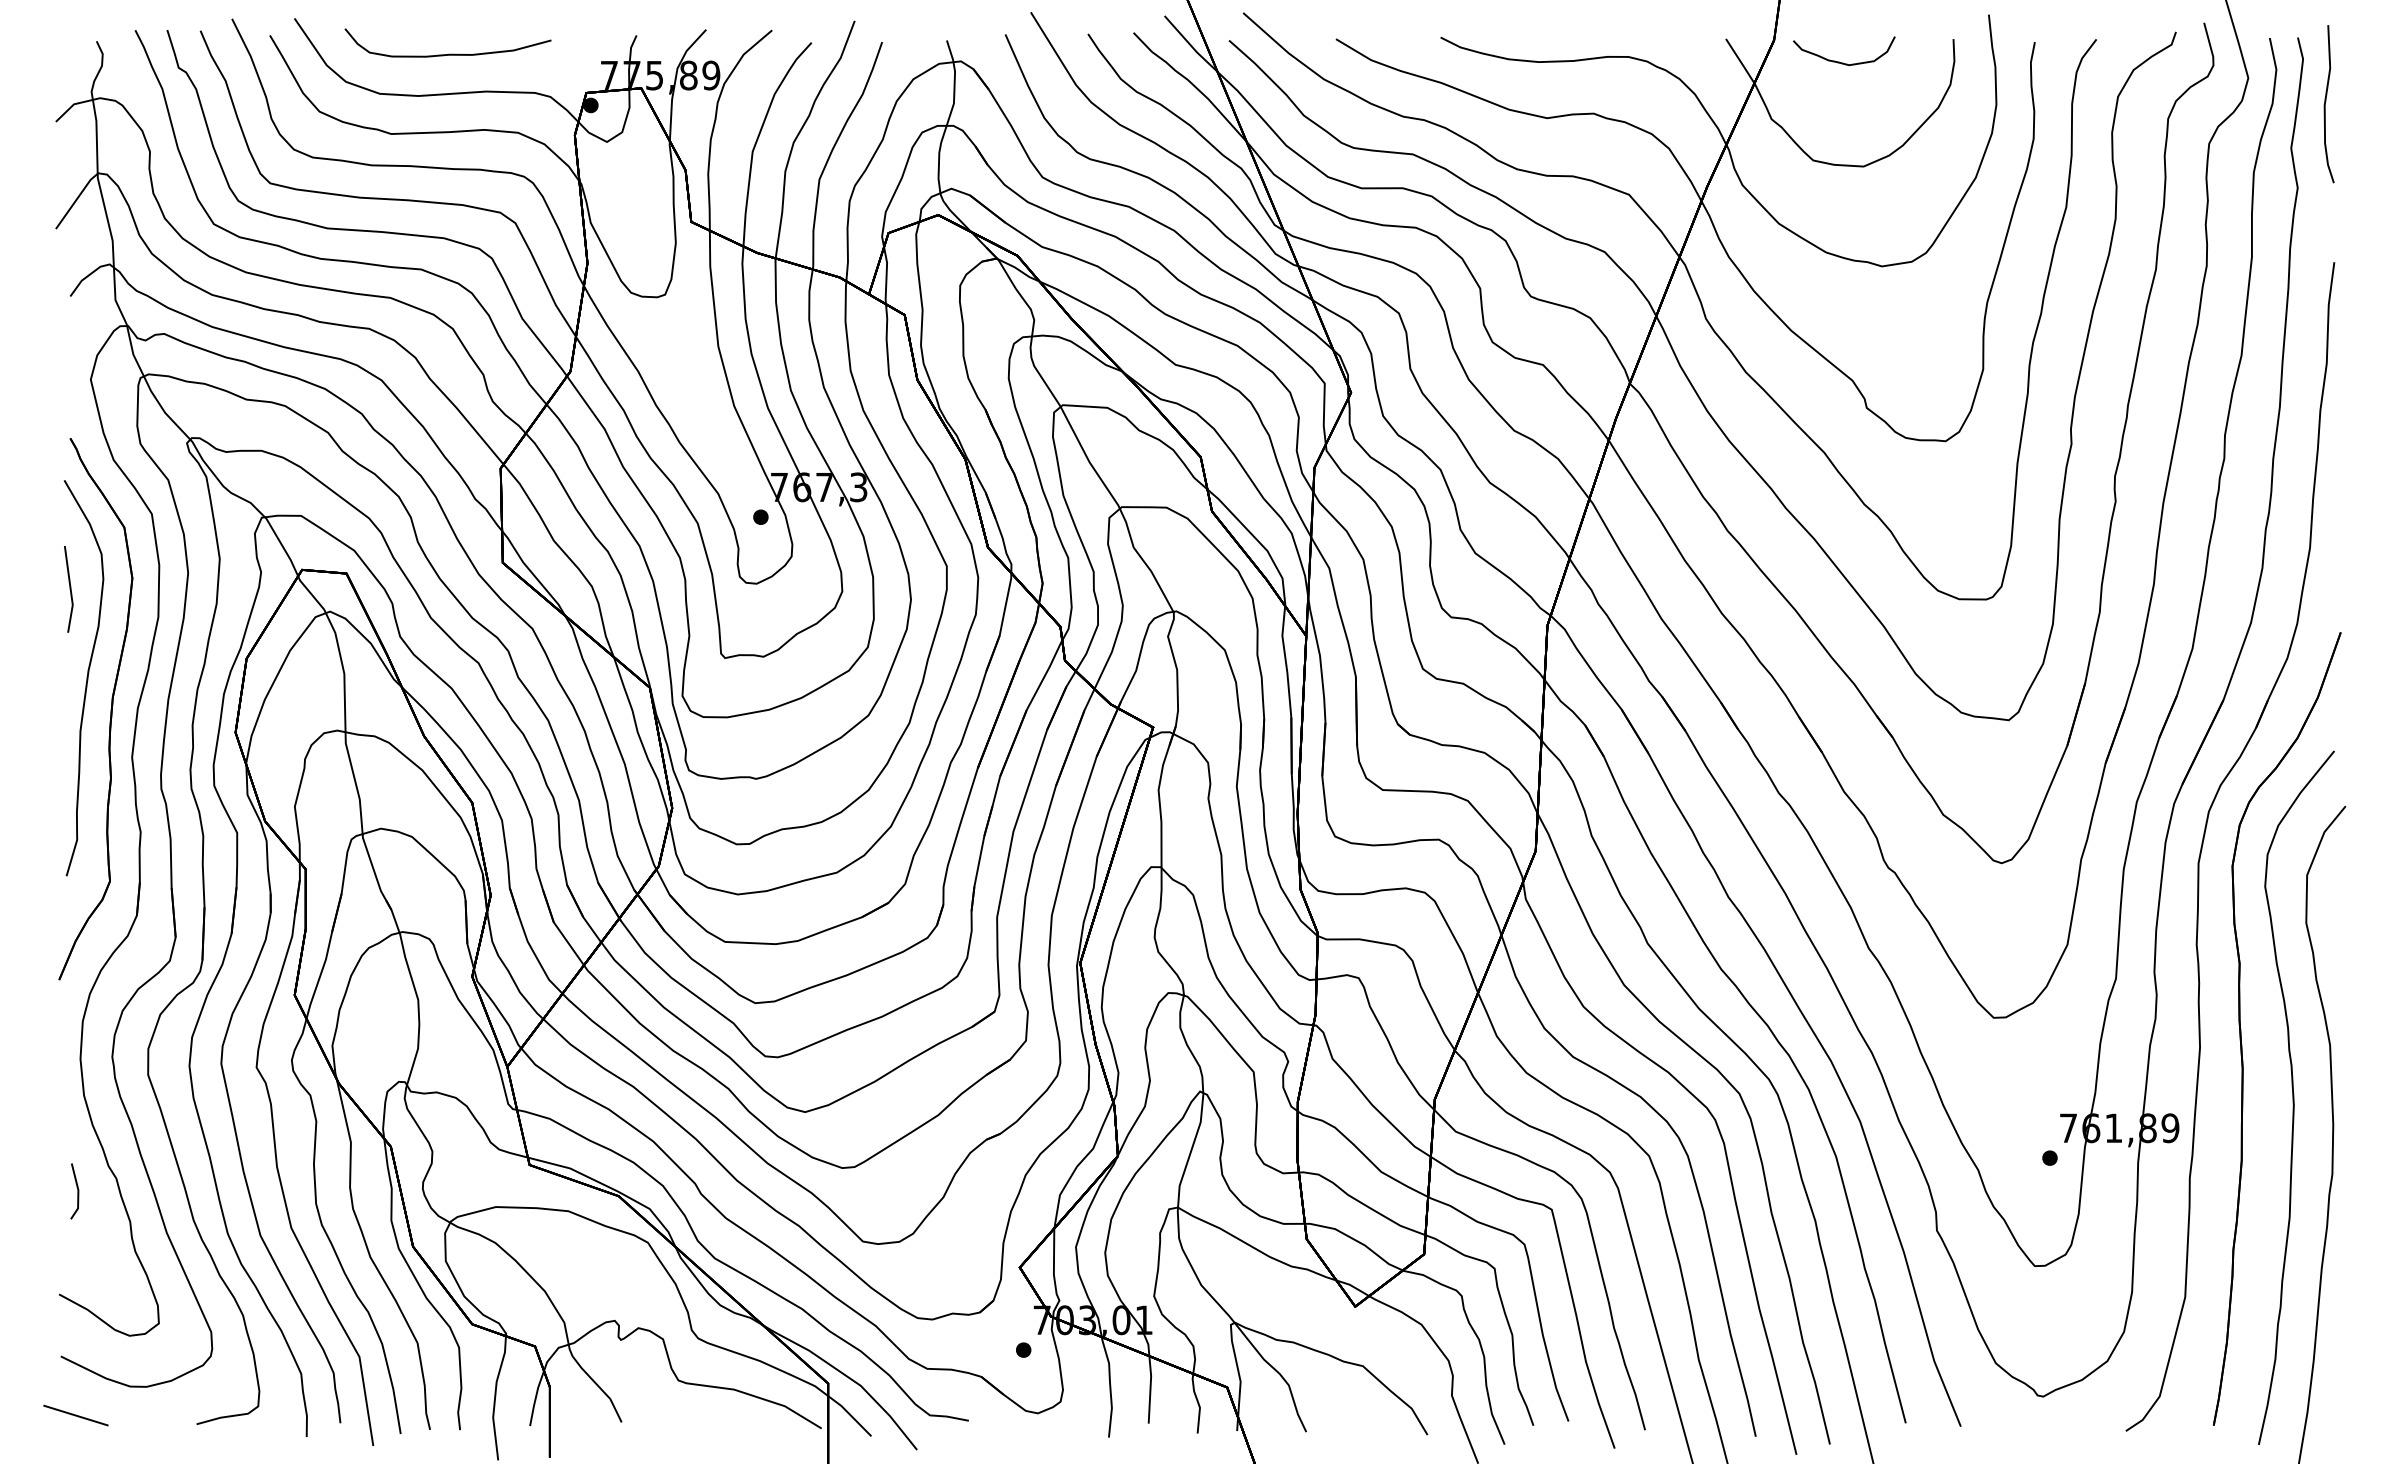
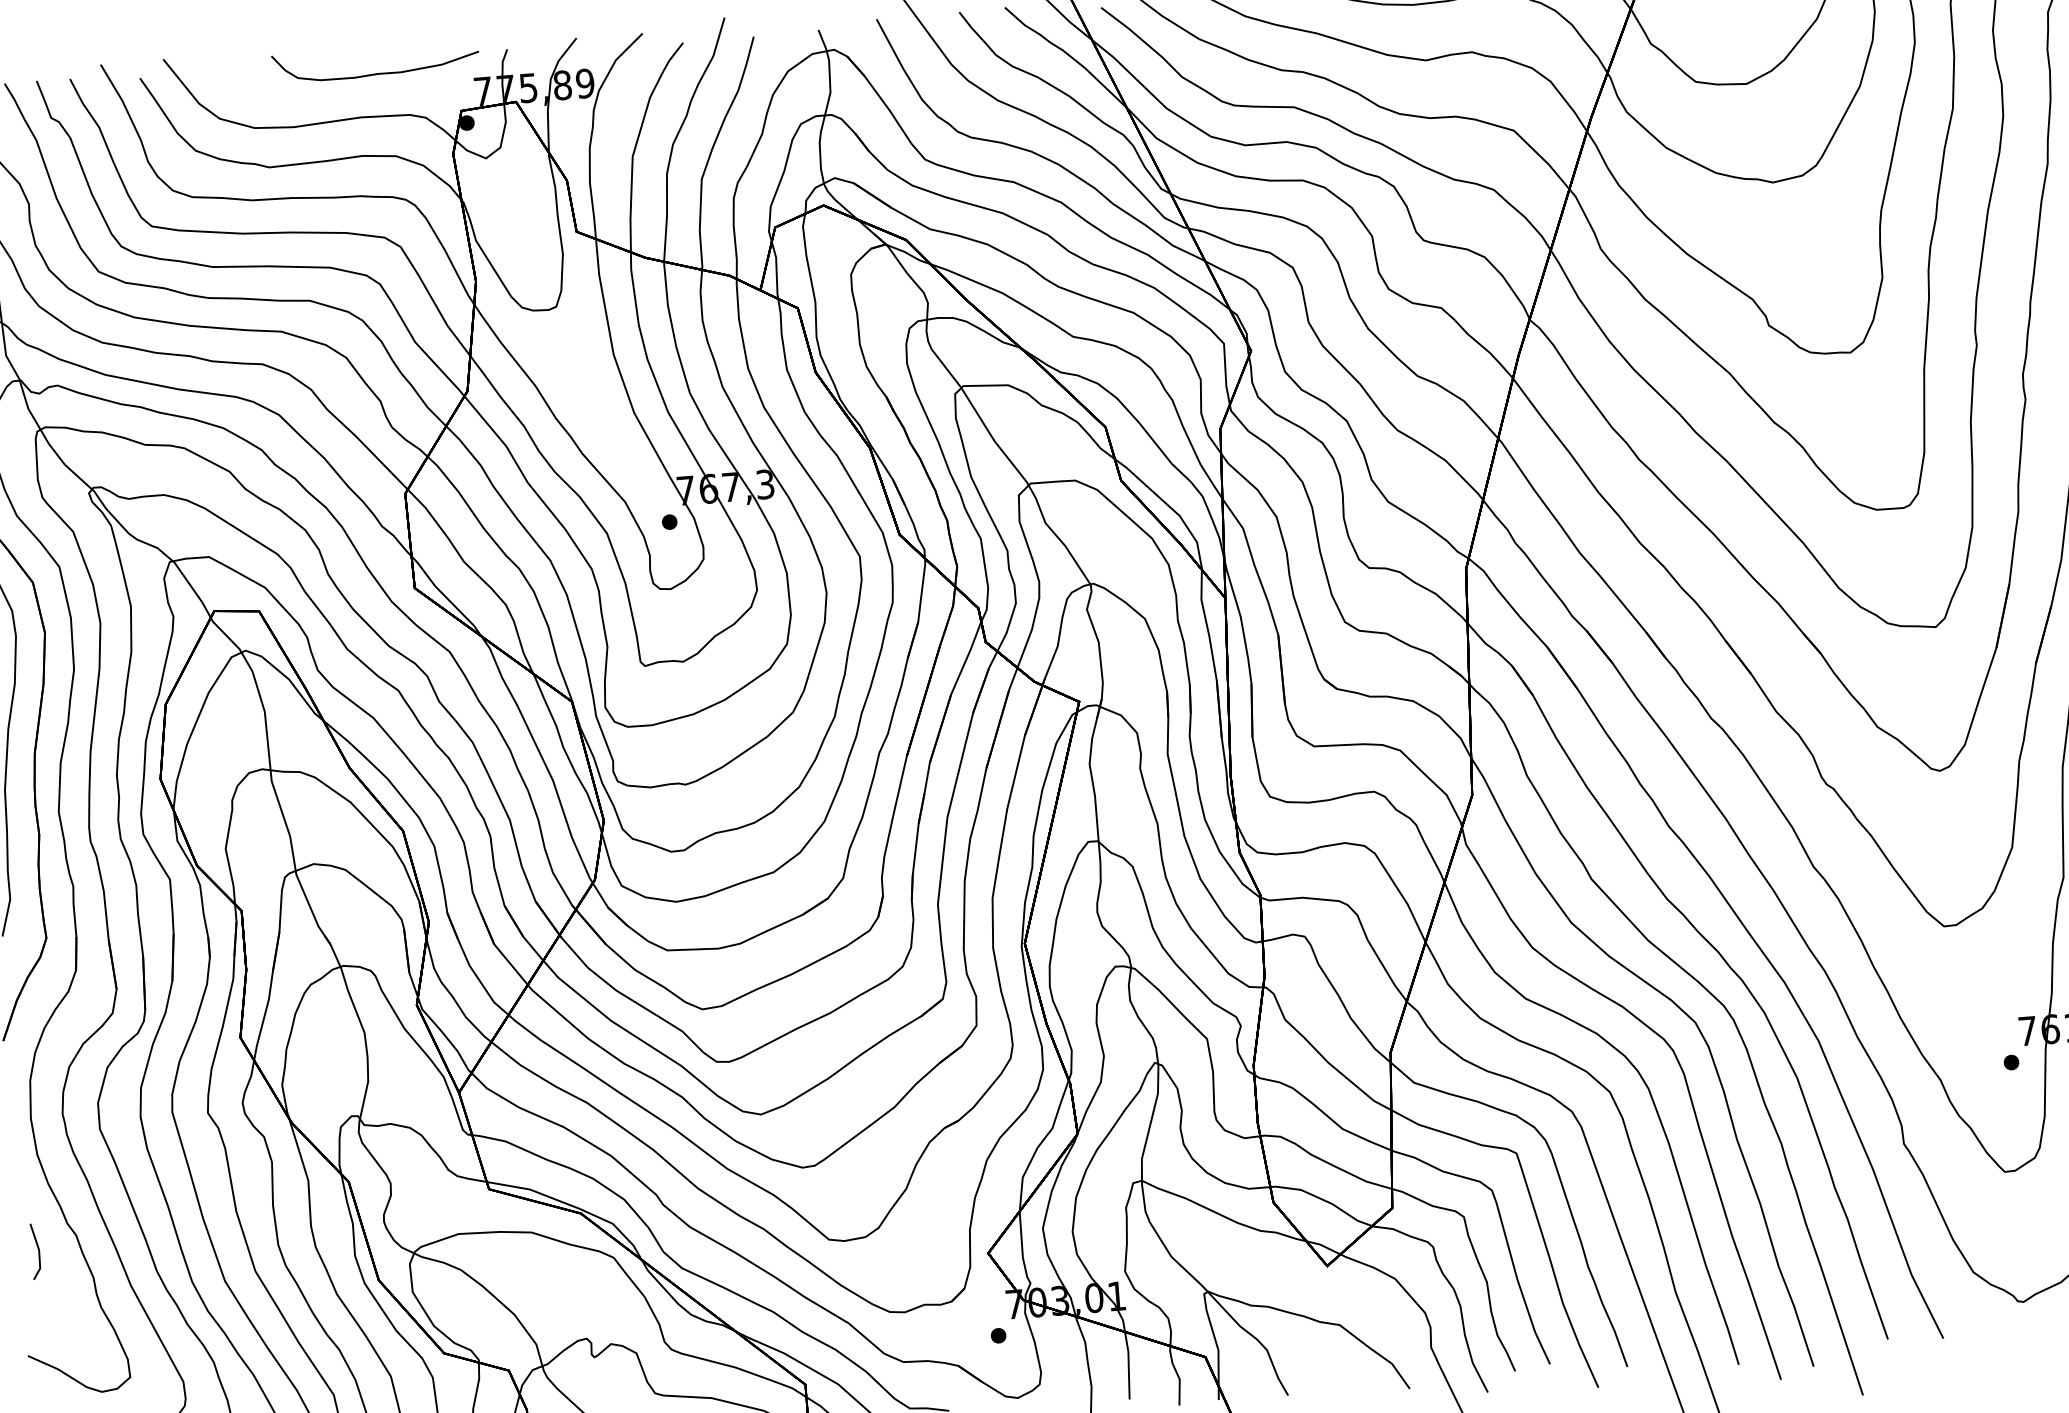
part: (448, 53) -> (376, 72), moved

